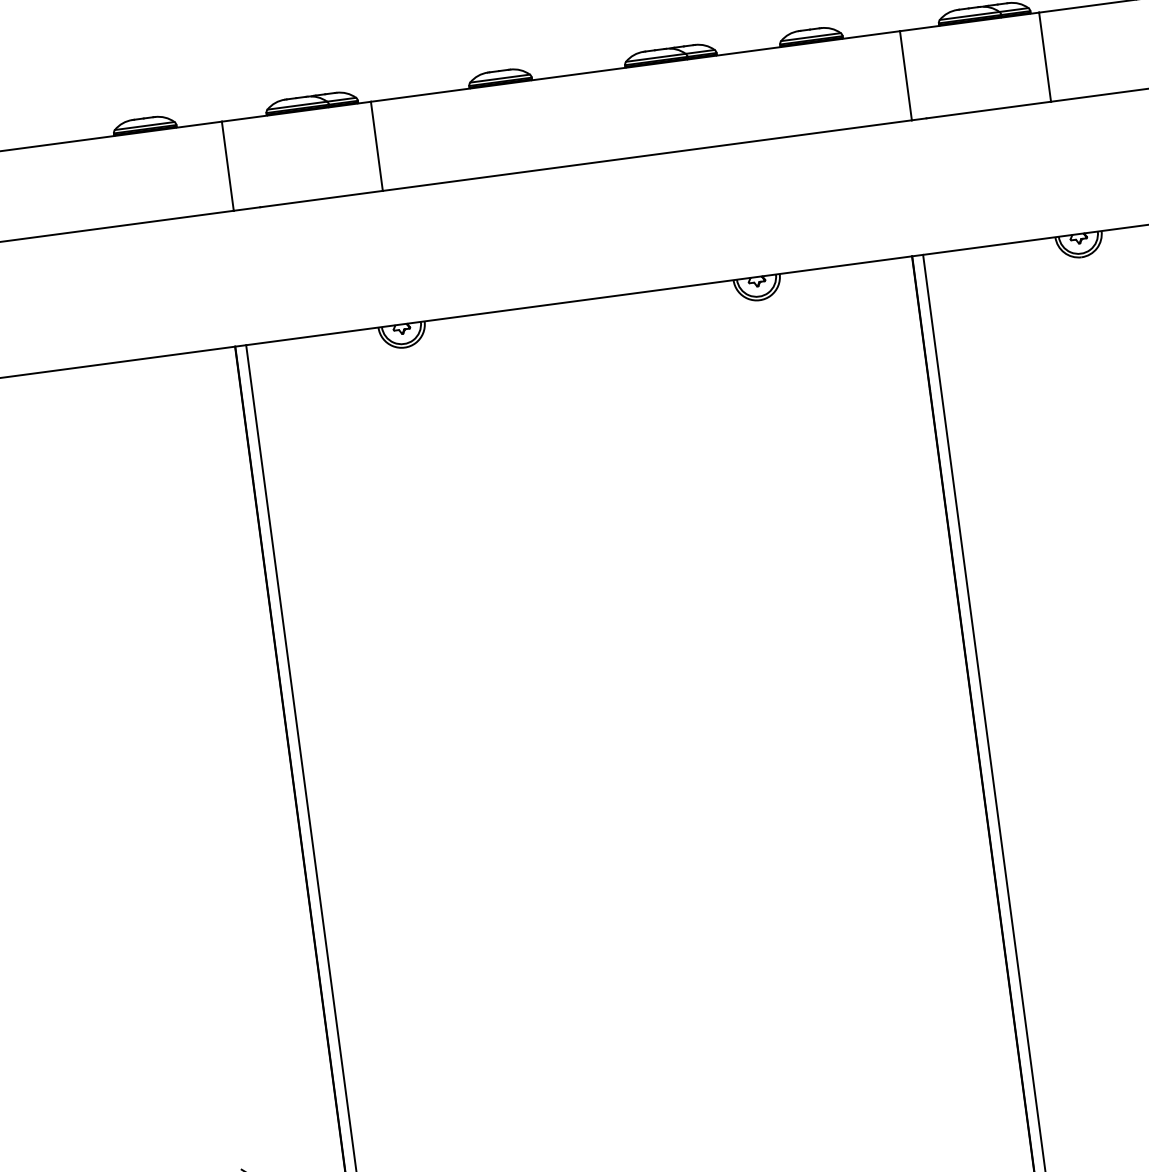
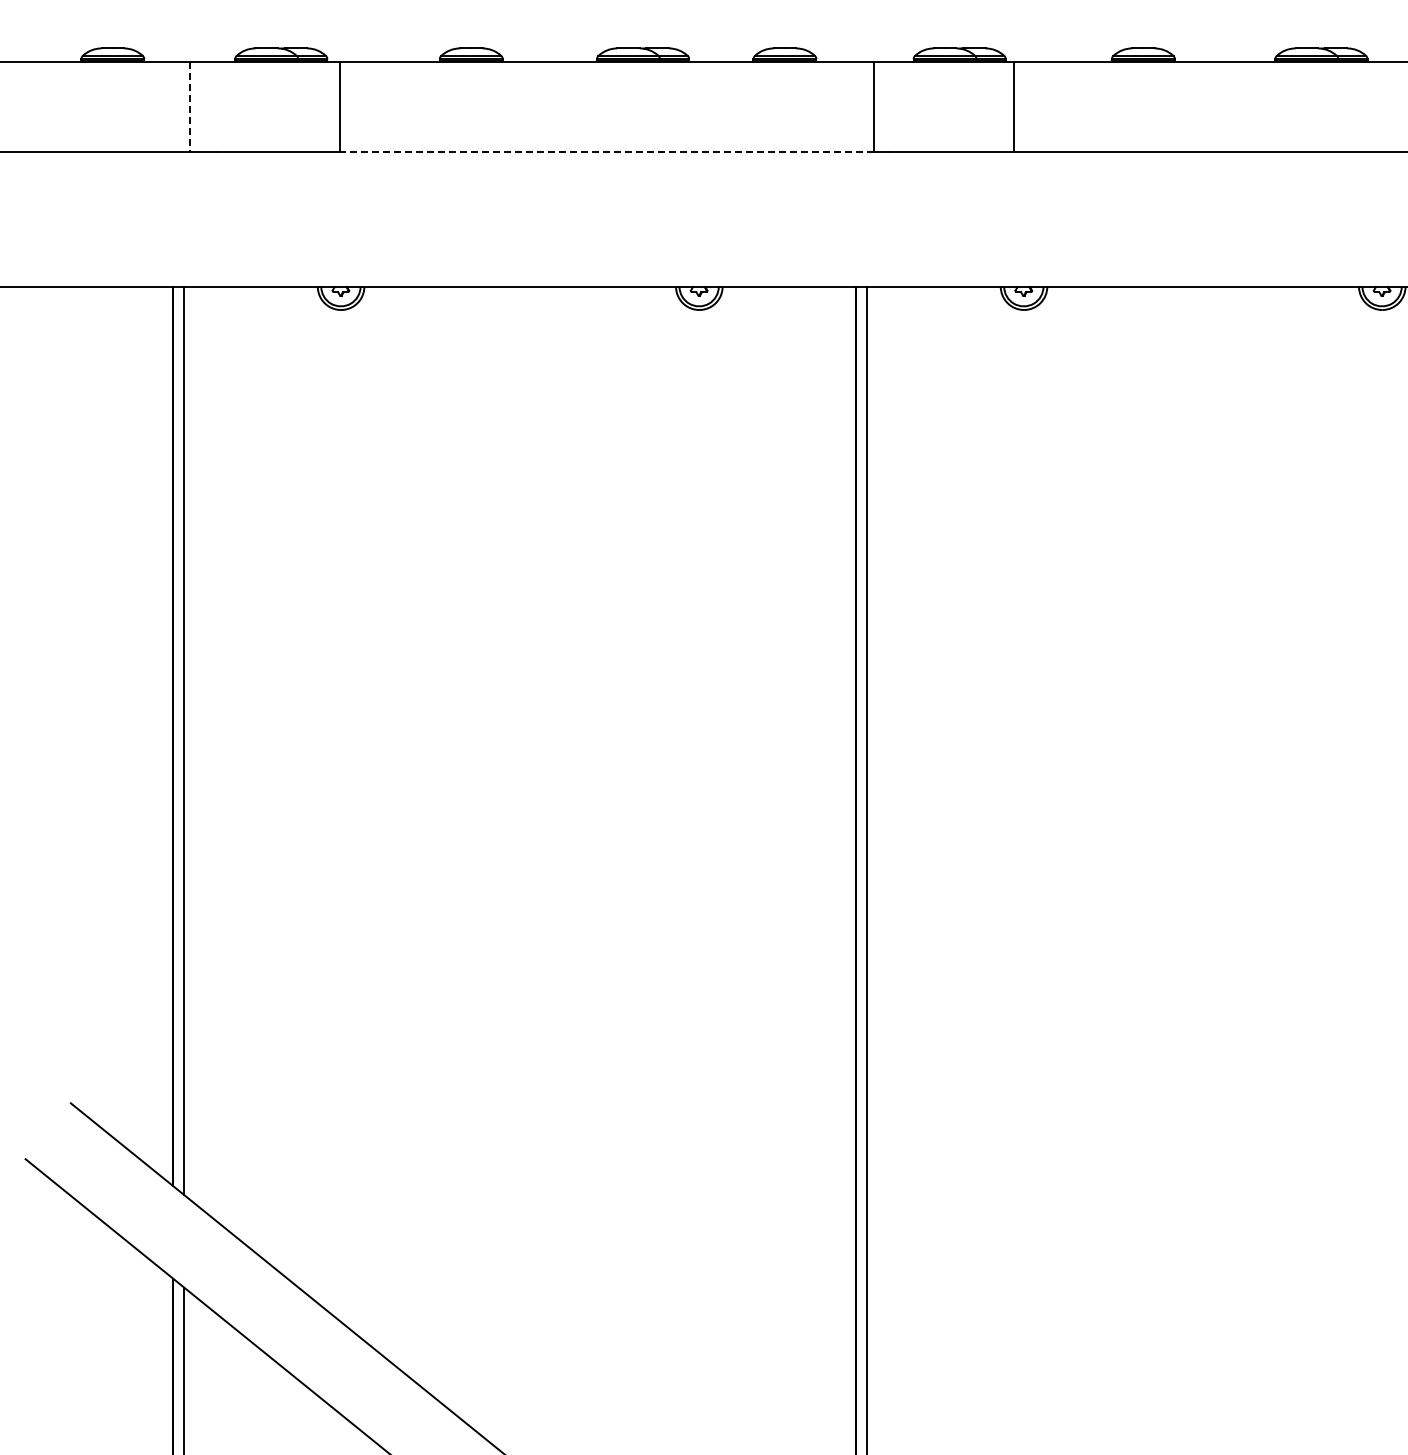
line: (647, 155) -> (607, 151), solid -> dashed
line: (227, 165) -> (189, 106), solid -> dashed

